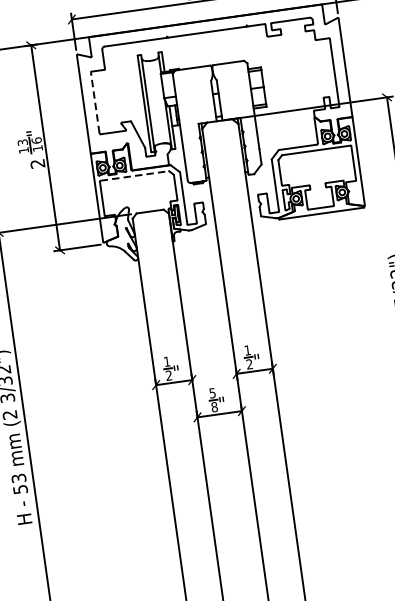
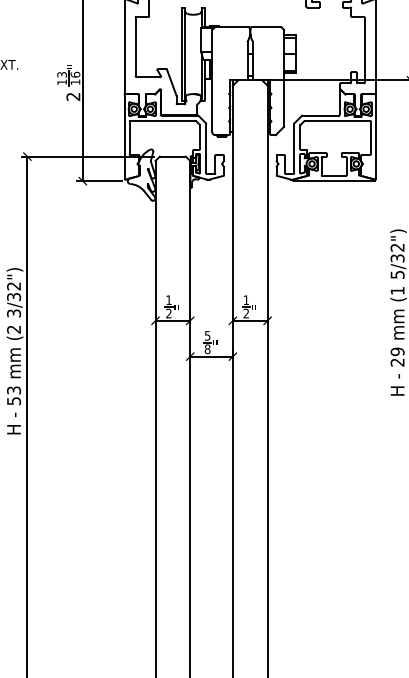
line: (95, 102) -> (135, 46), dashed -> solid
line: (135, 176) -> (163, 121), dashed -> solid

